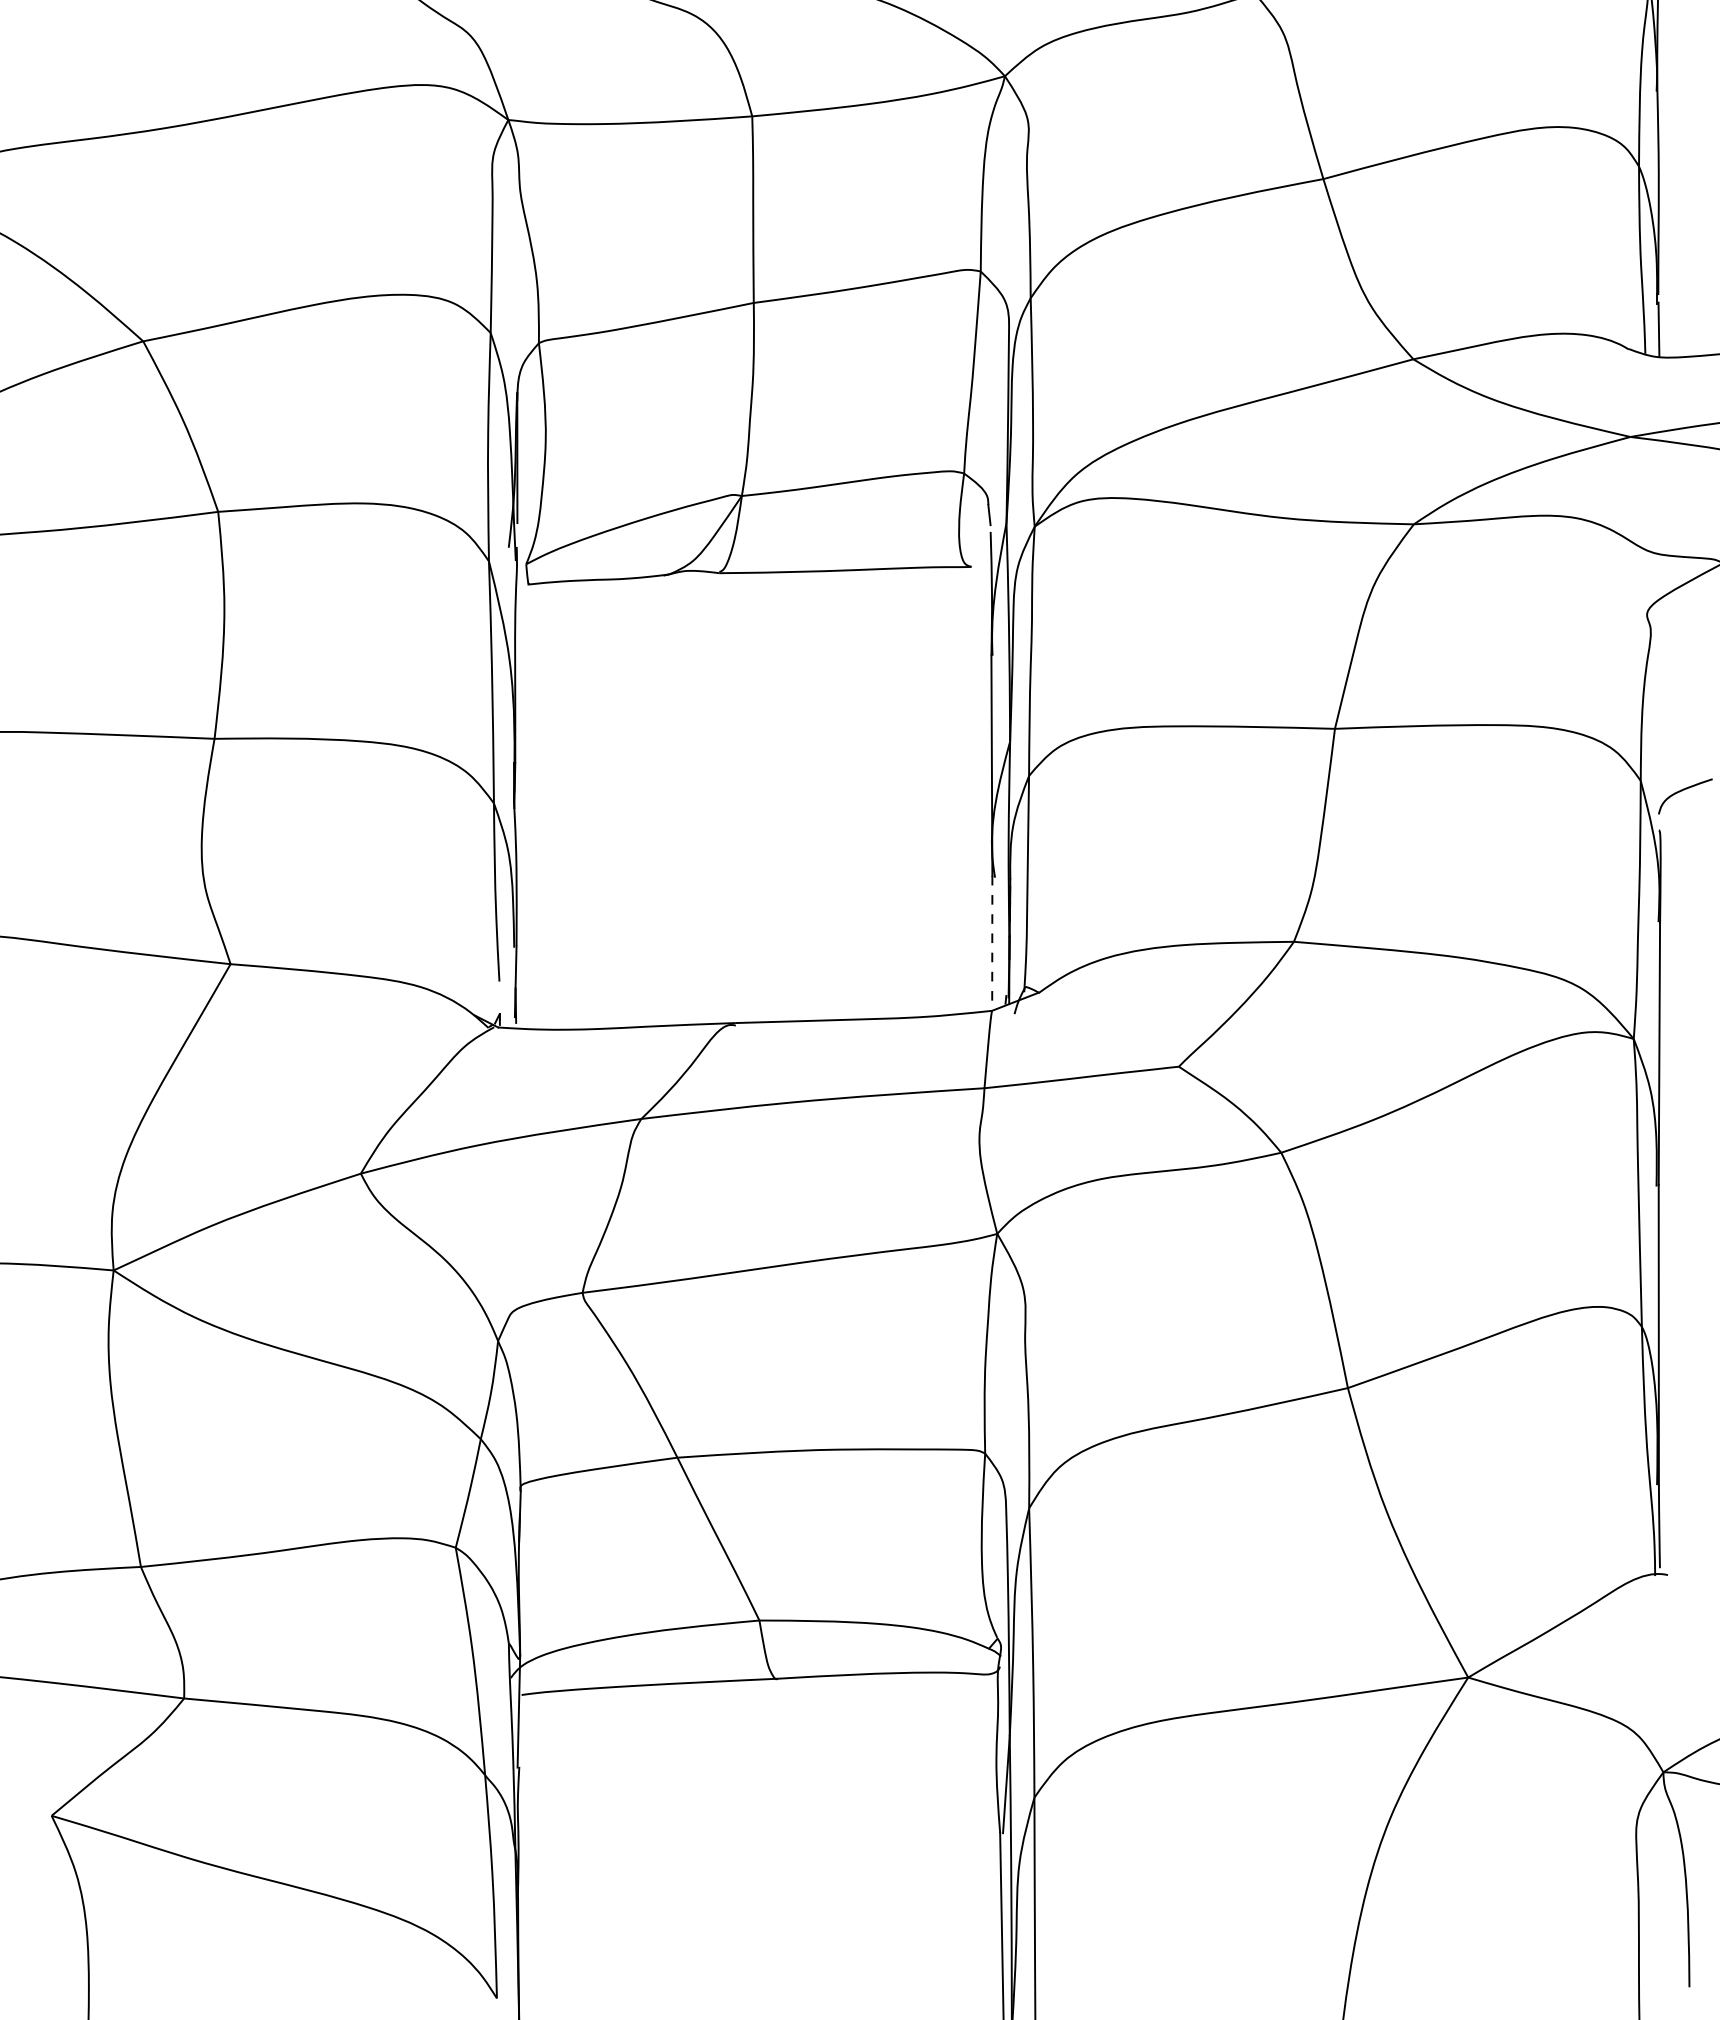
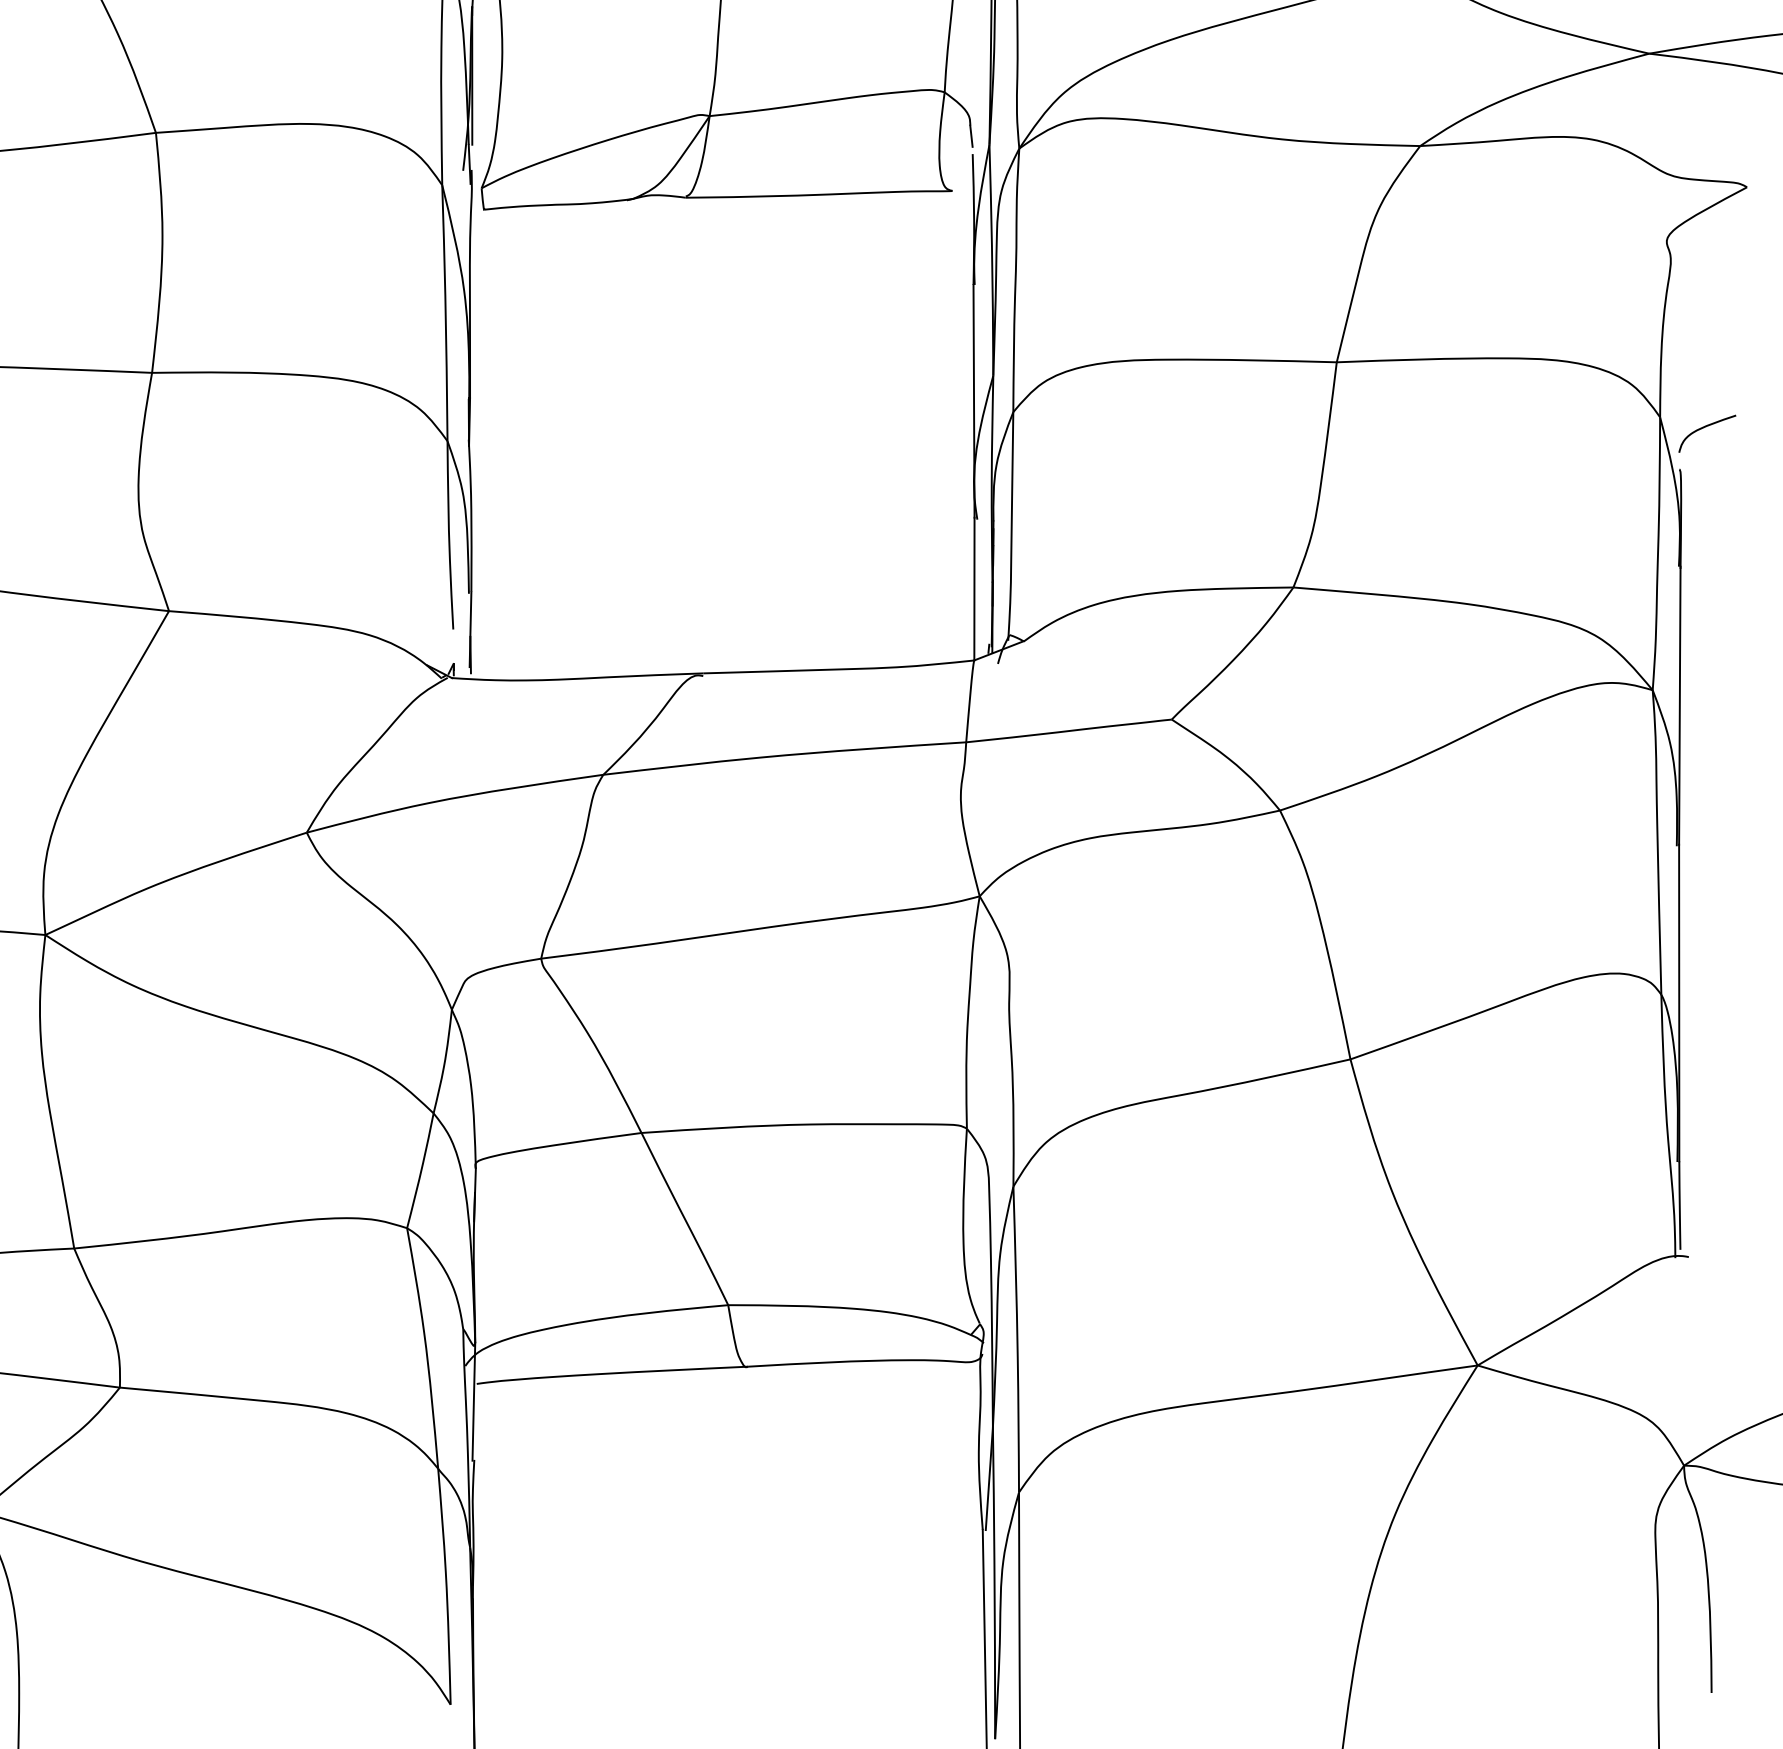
line: (992, 943) -> (974, 589), dashed -> solid

